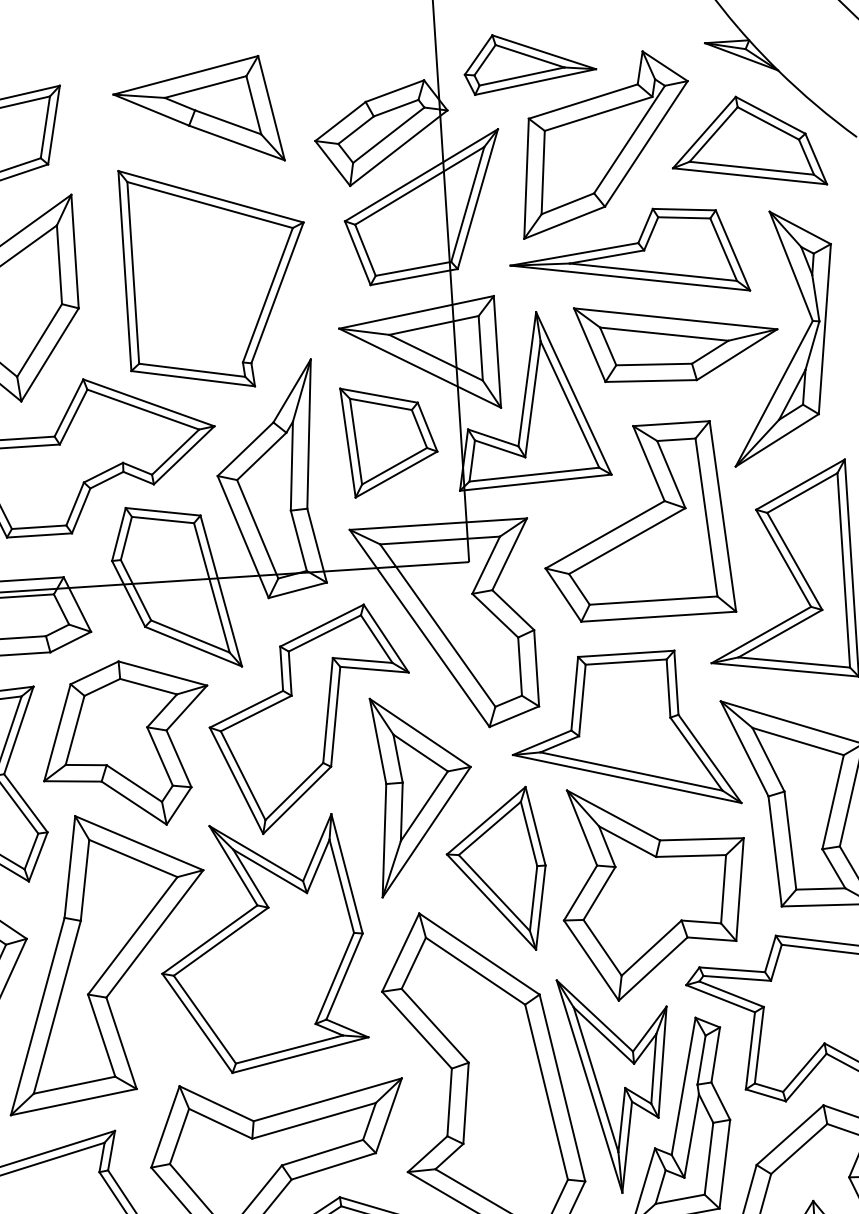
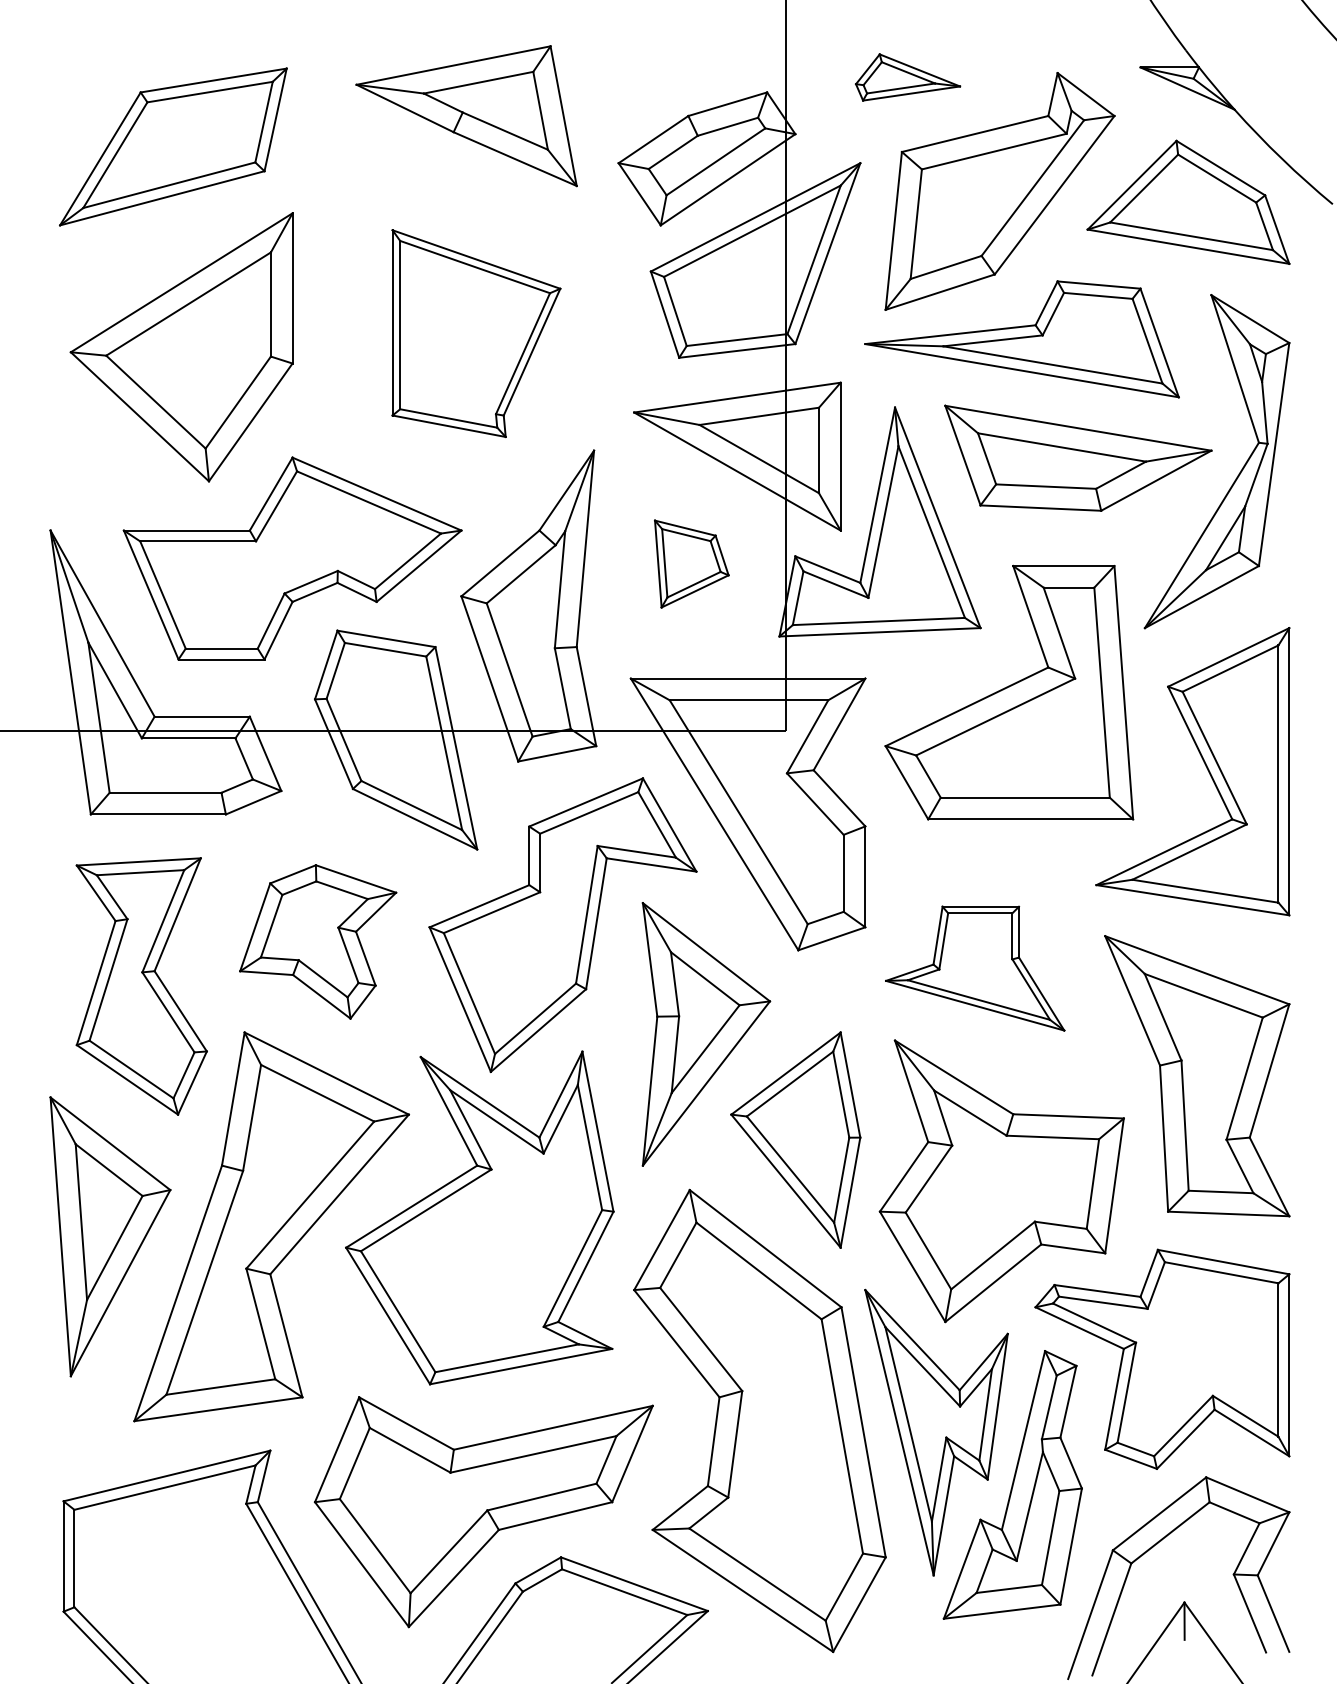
part: (529, 62) -> (907, 77), size x0.6
part: (216, 276) -> (476, 333), size x0.7
part: (389, 439) -> (691, 563), size x0.6
part: (623, 732) -> (974, 968), size x0.6
part: (125, 743) -> (317, 941), size x0.7

